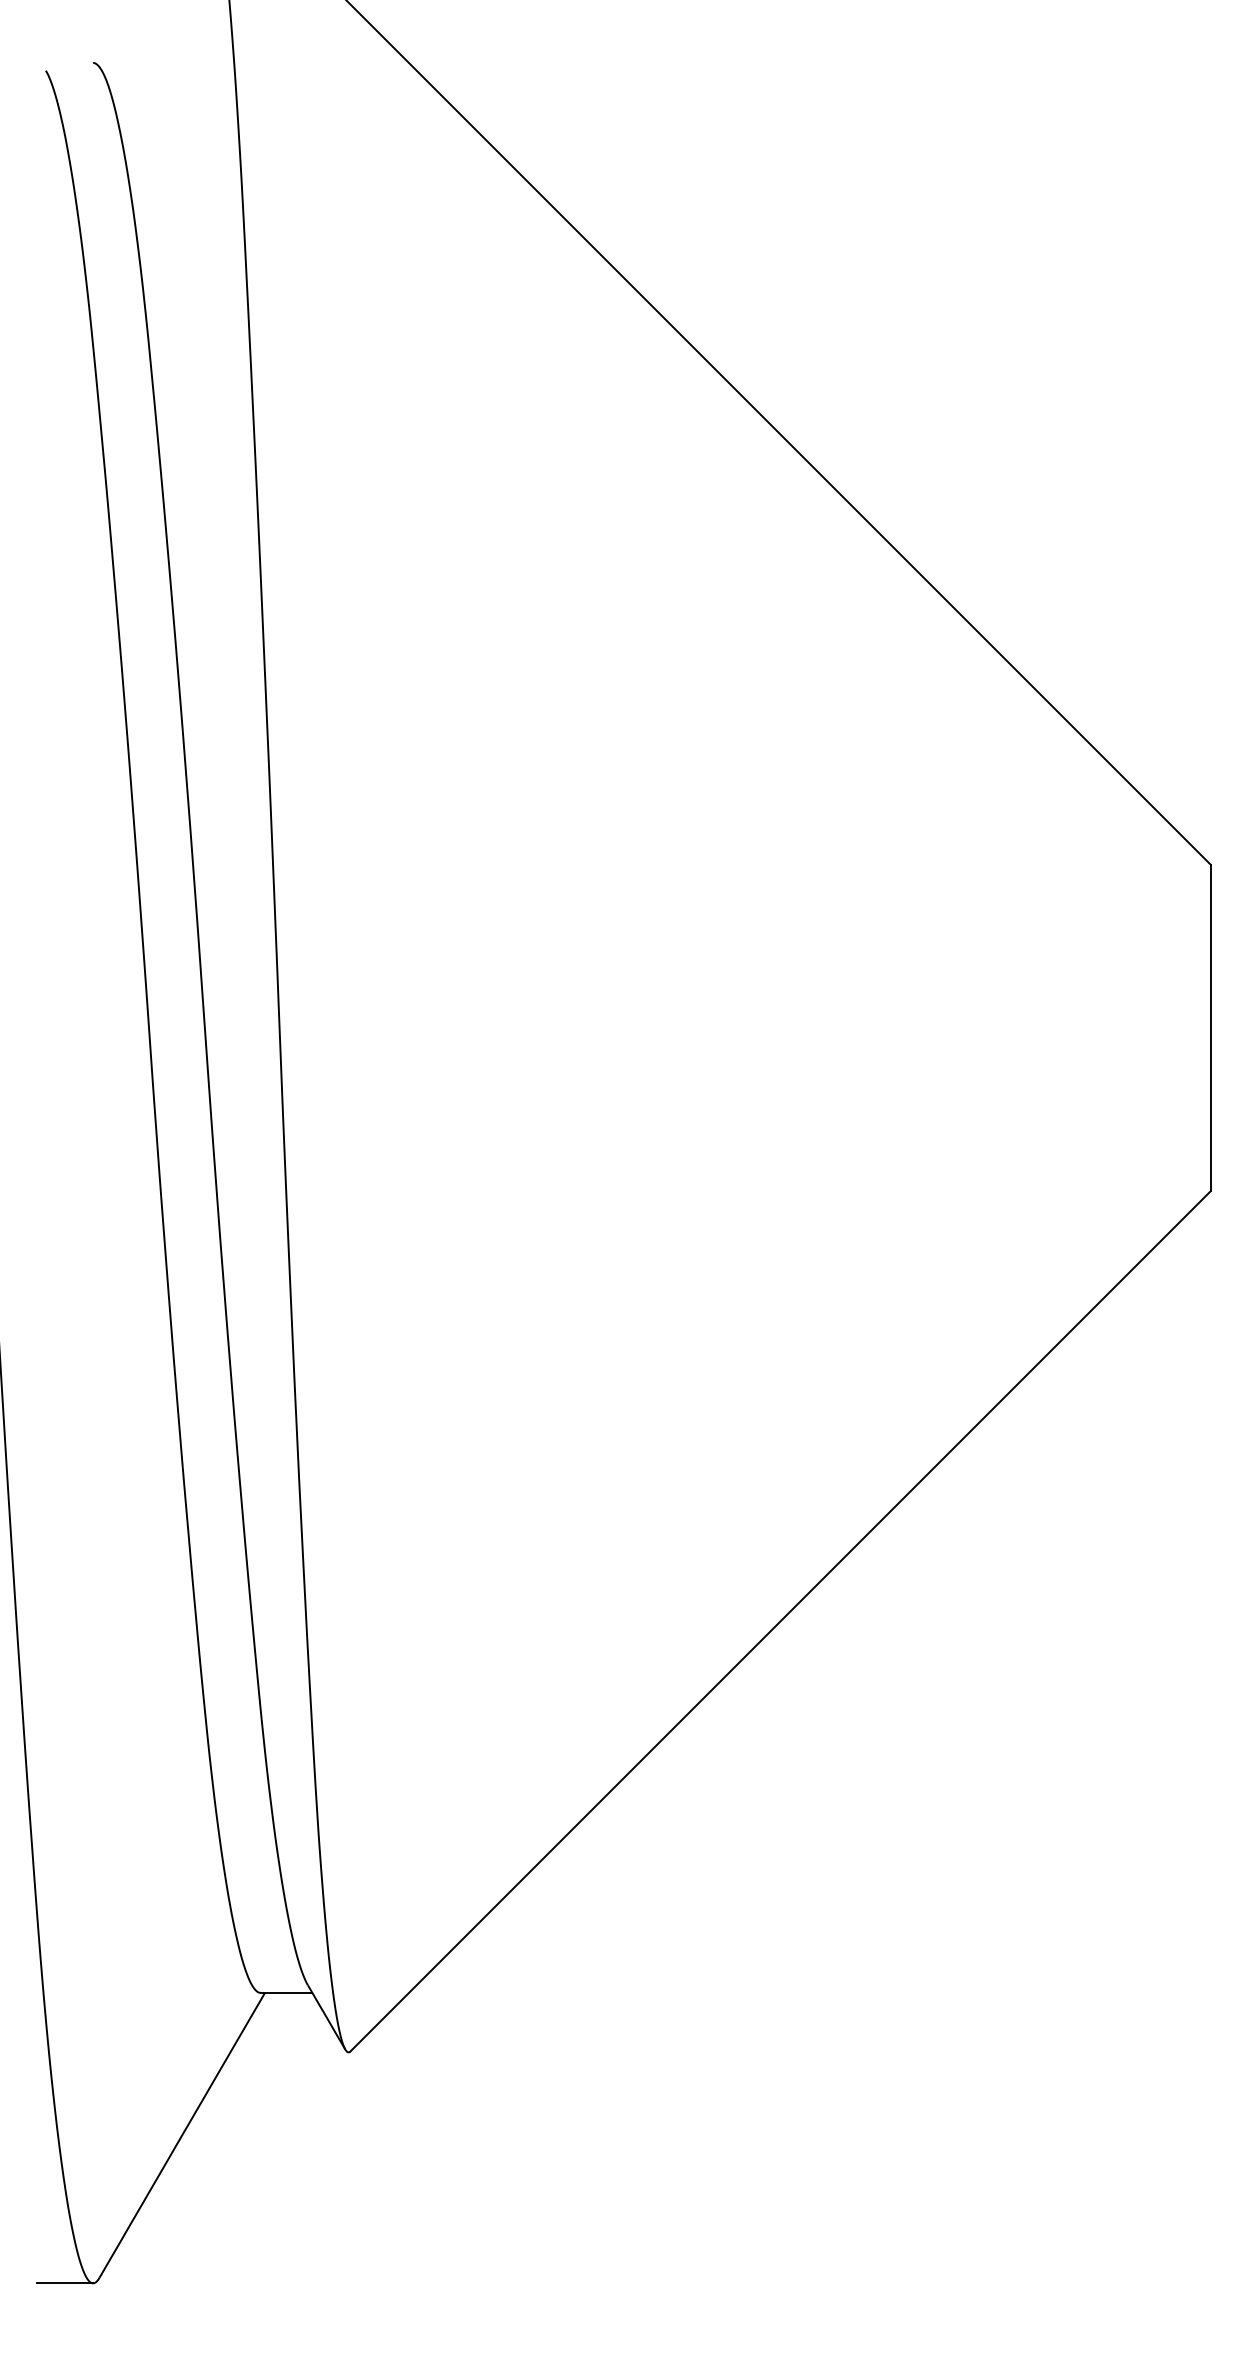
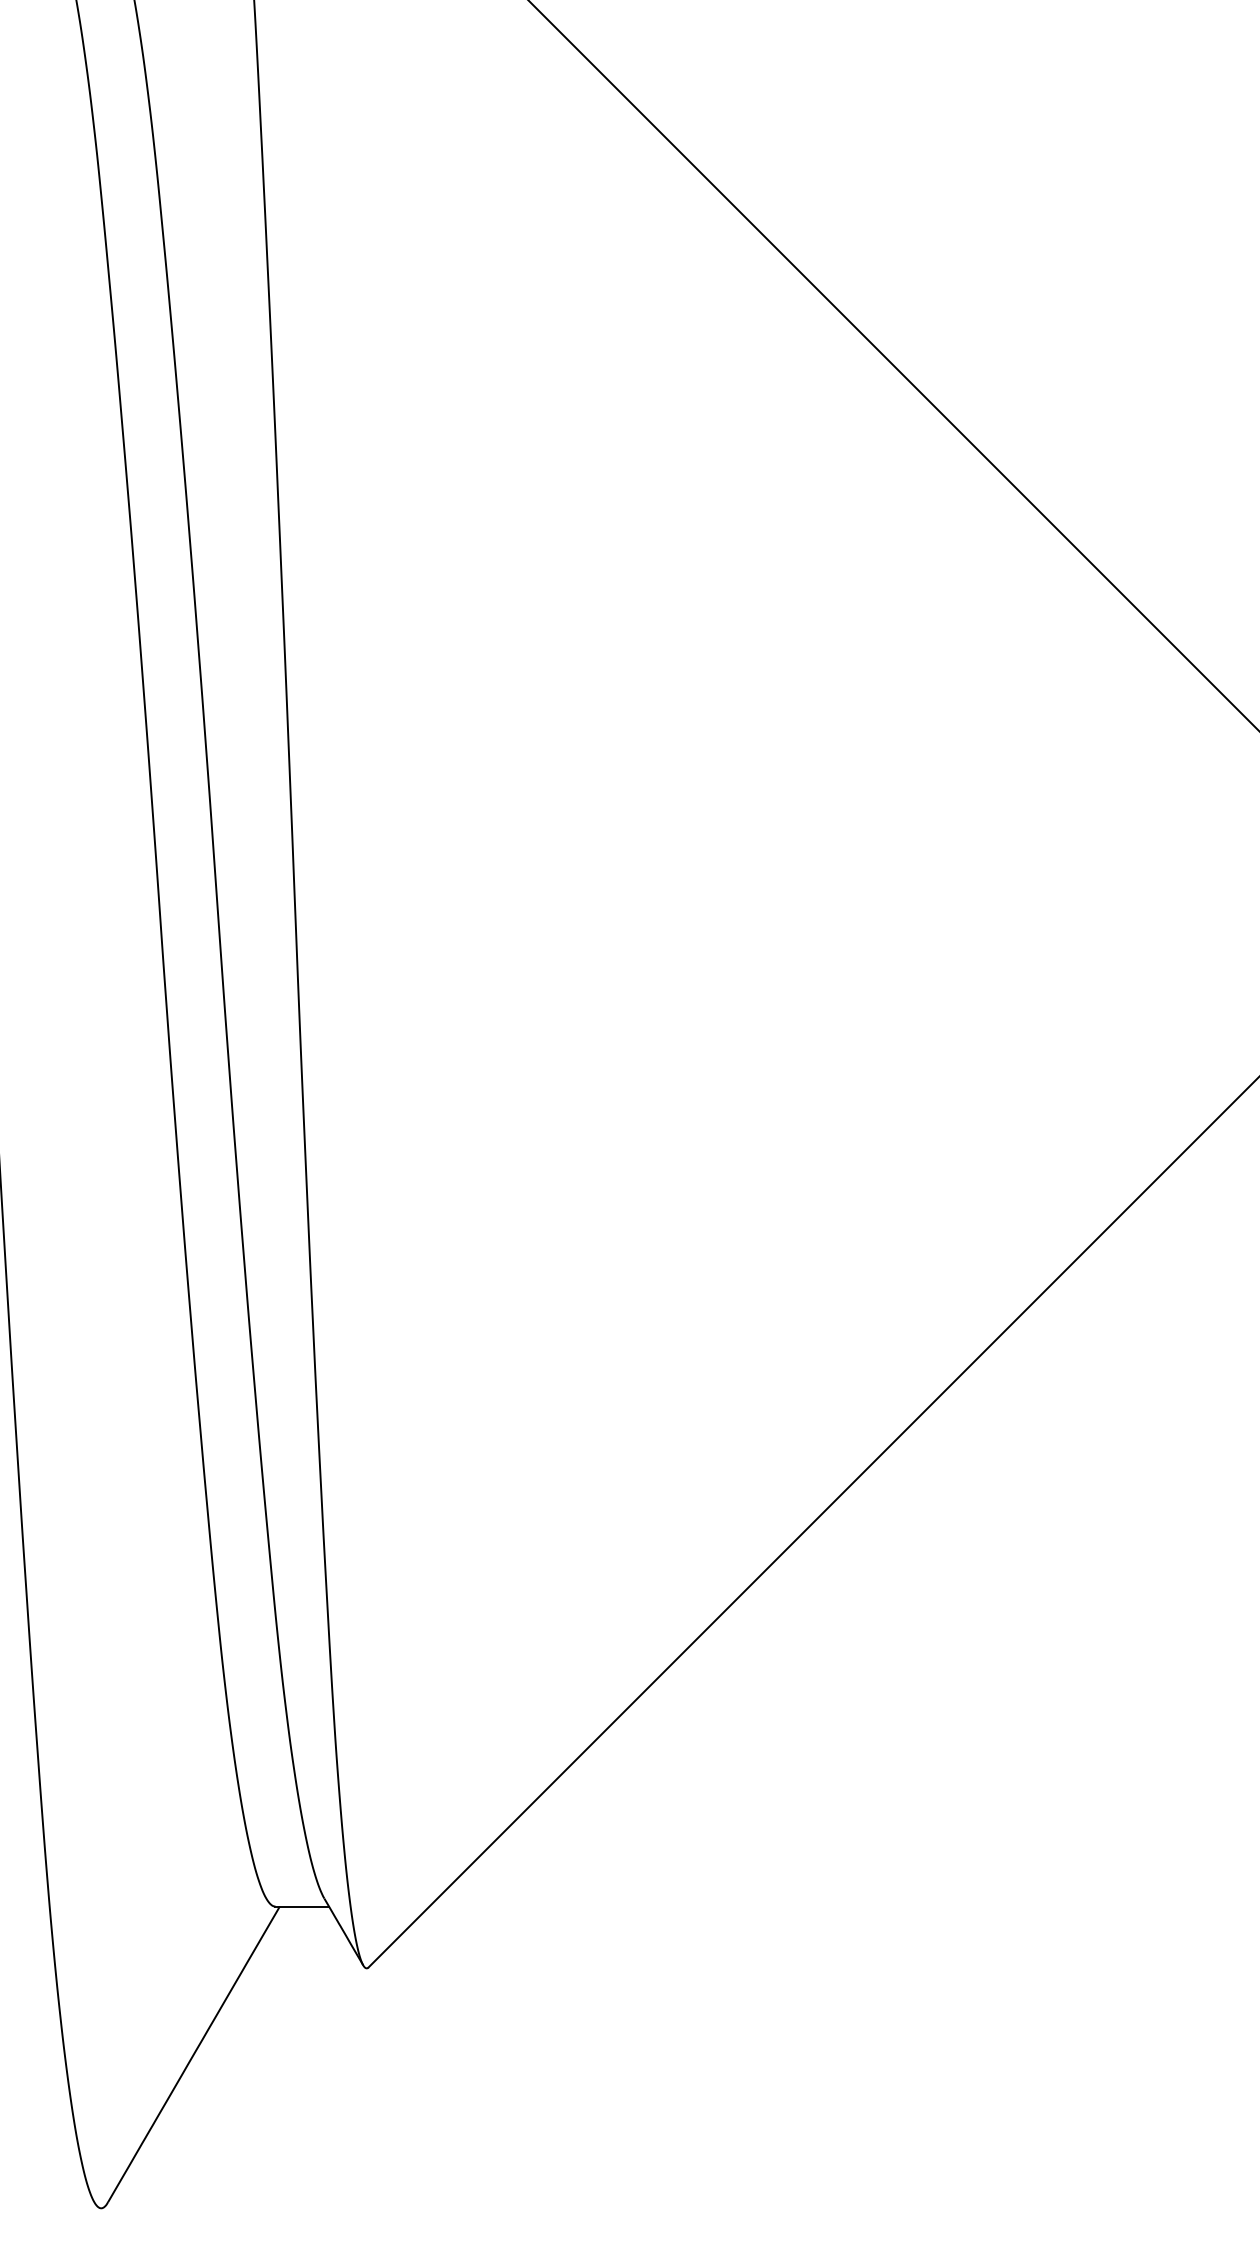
line: (65, 2283) -> (72, 2208), removed

